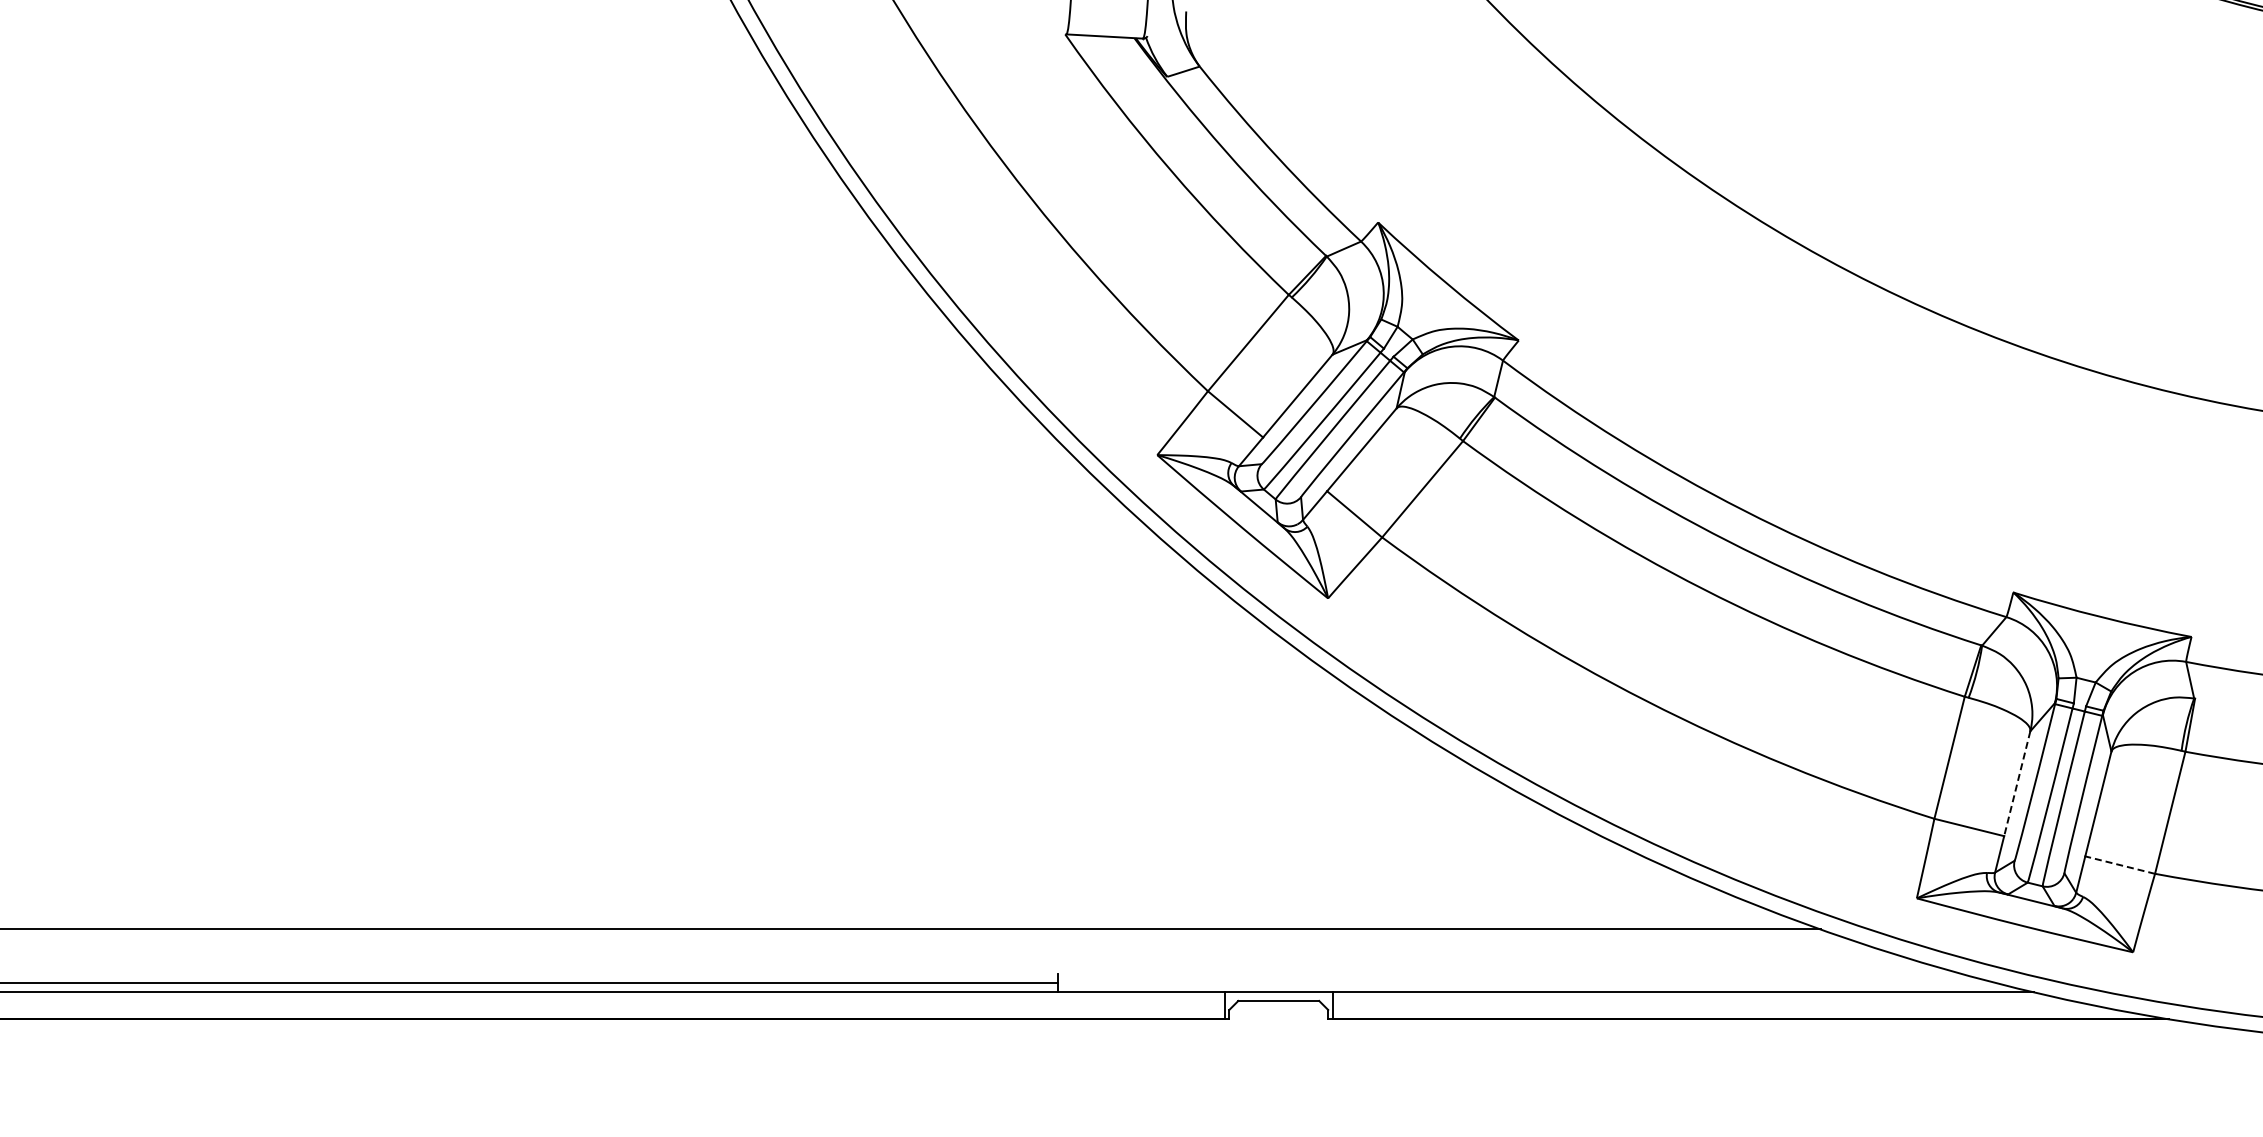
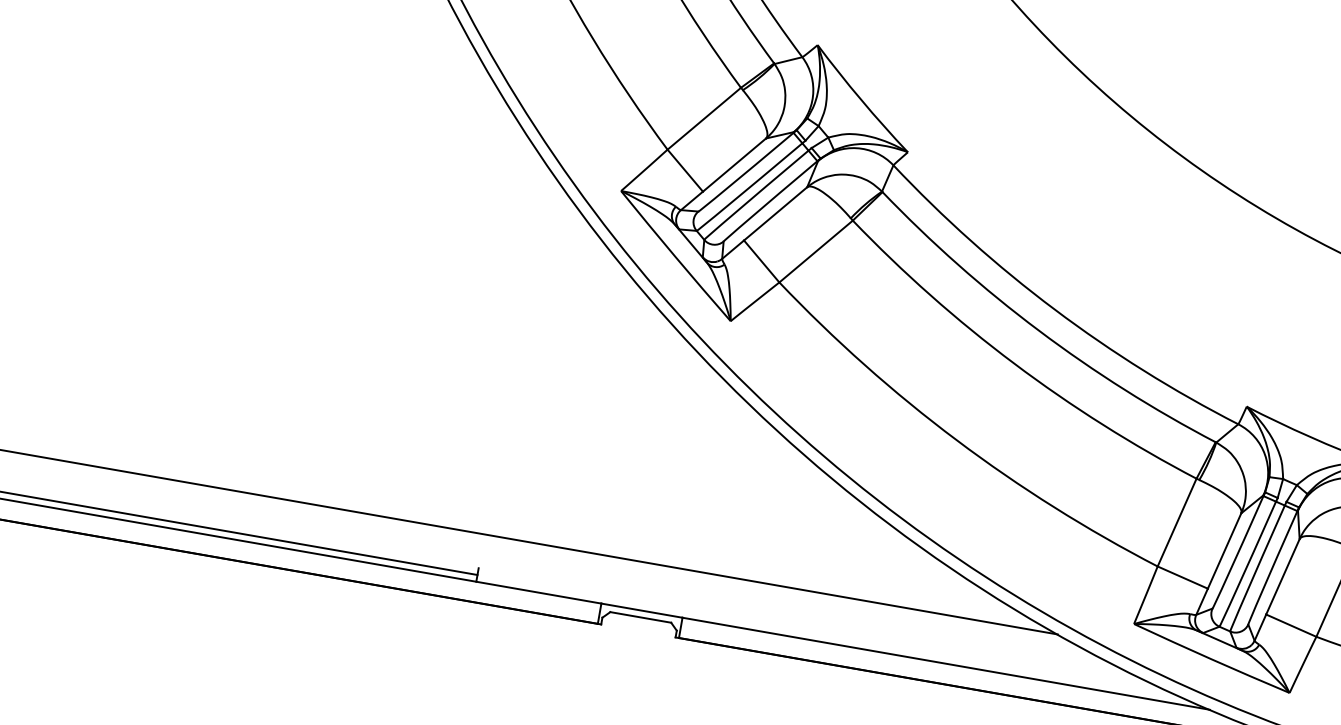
line: (2017, 784) -> (1224, 551), dashed -> solid
line: (2120, 865) -> (1291, 626), dashed -> solid

